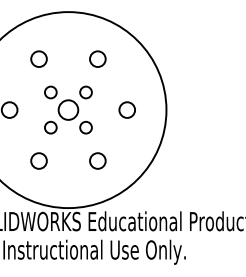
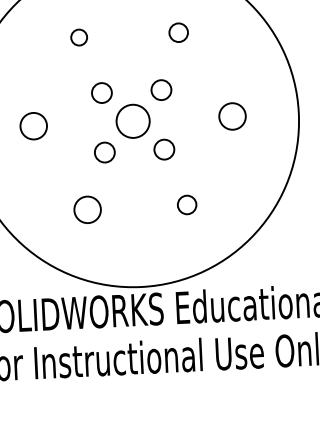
circle: (38, 58) -> (78, 36), size x0.6
circle: (97, 58) -> (177, 31), size x0.7
circle: (97, 160) -> (186, 204), size x0.7

